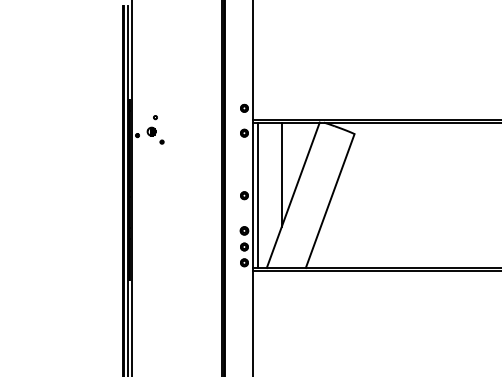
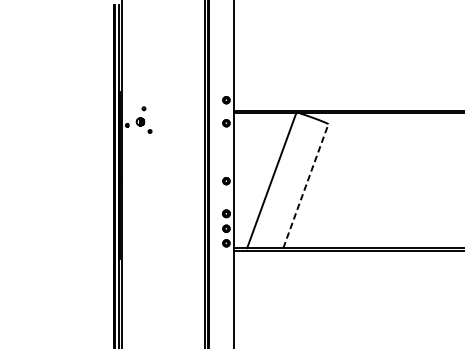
line: (281, 174) -> (260, 161), removed
line: (257, 195) -> (238, 180), removed
line: (330, 200) -> (306, 185), solid -> dashed

